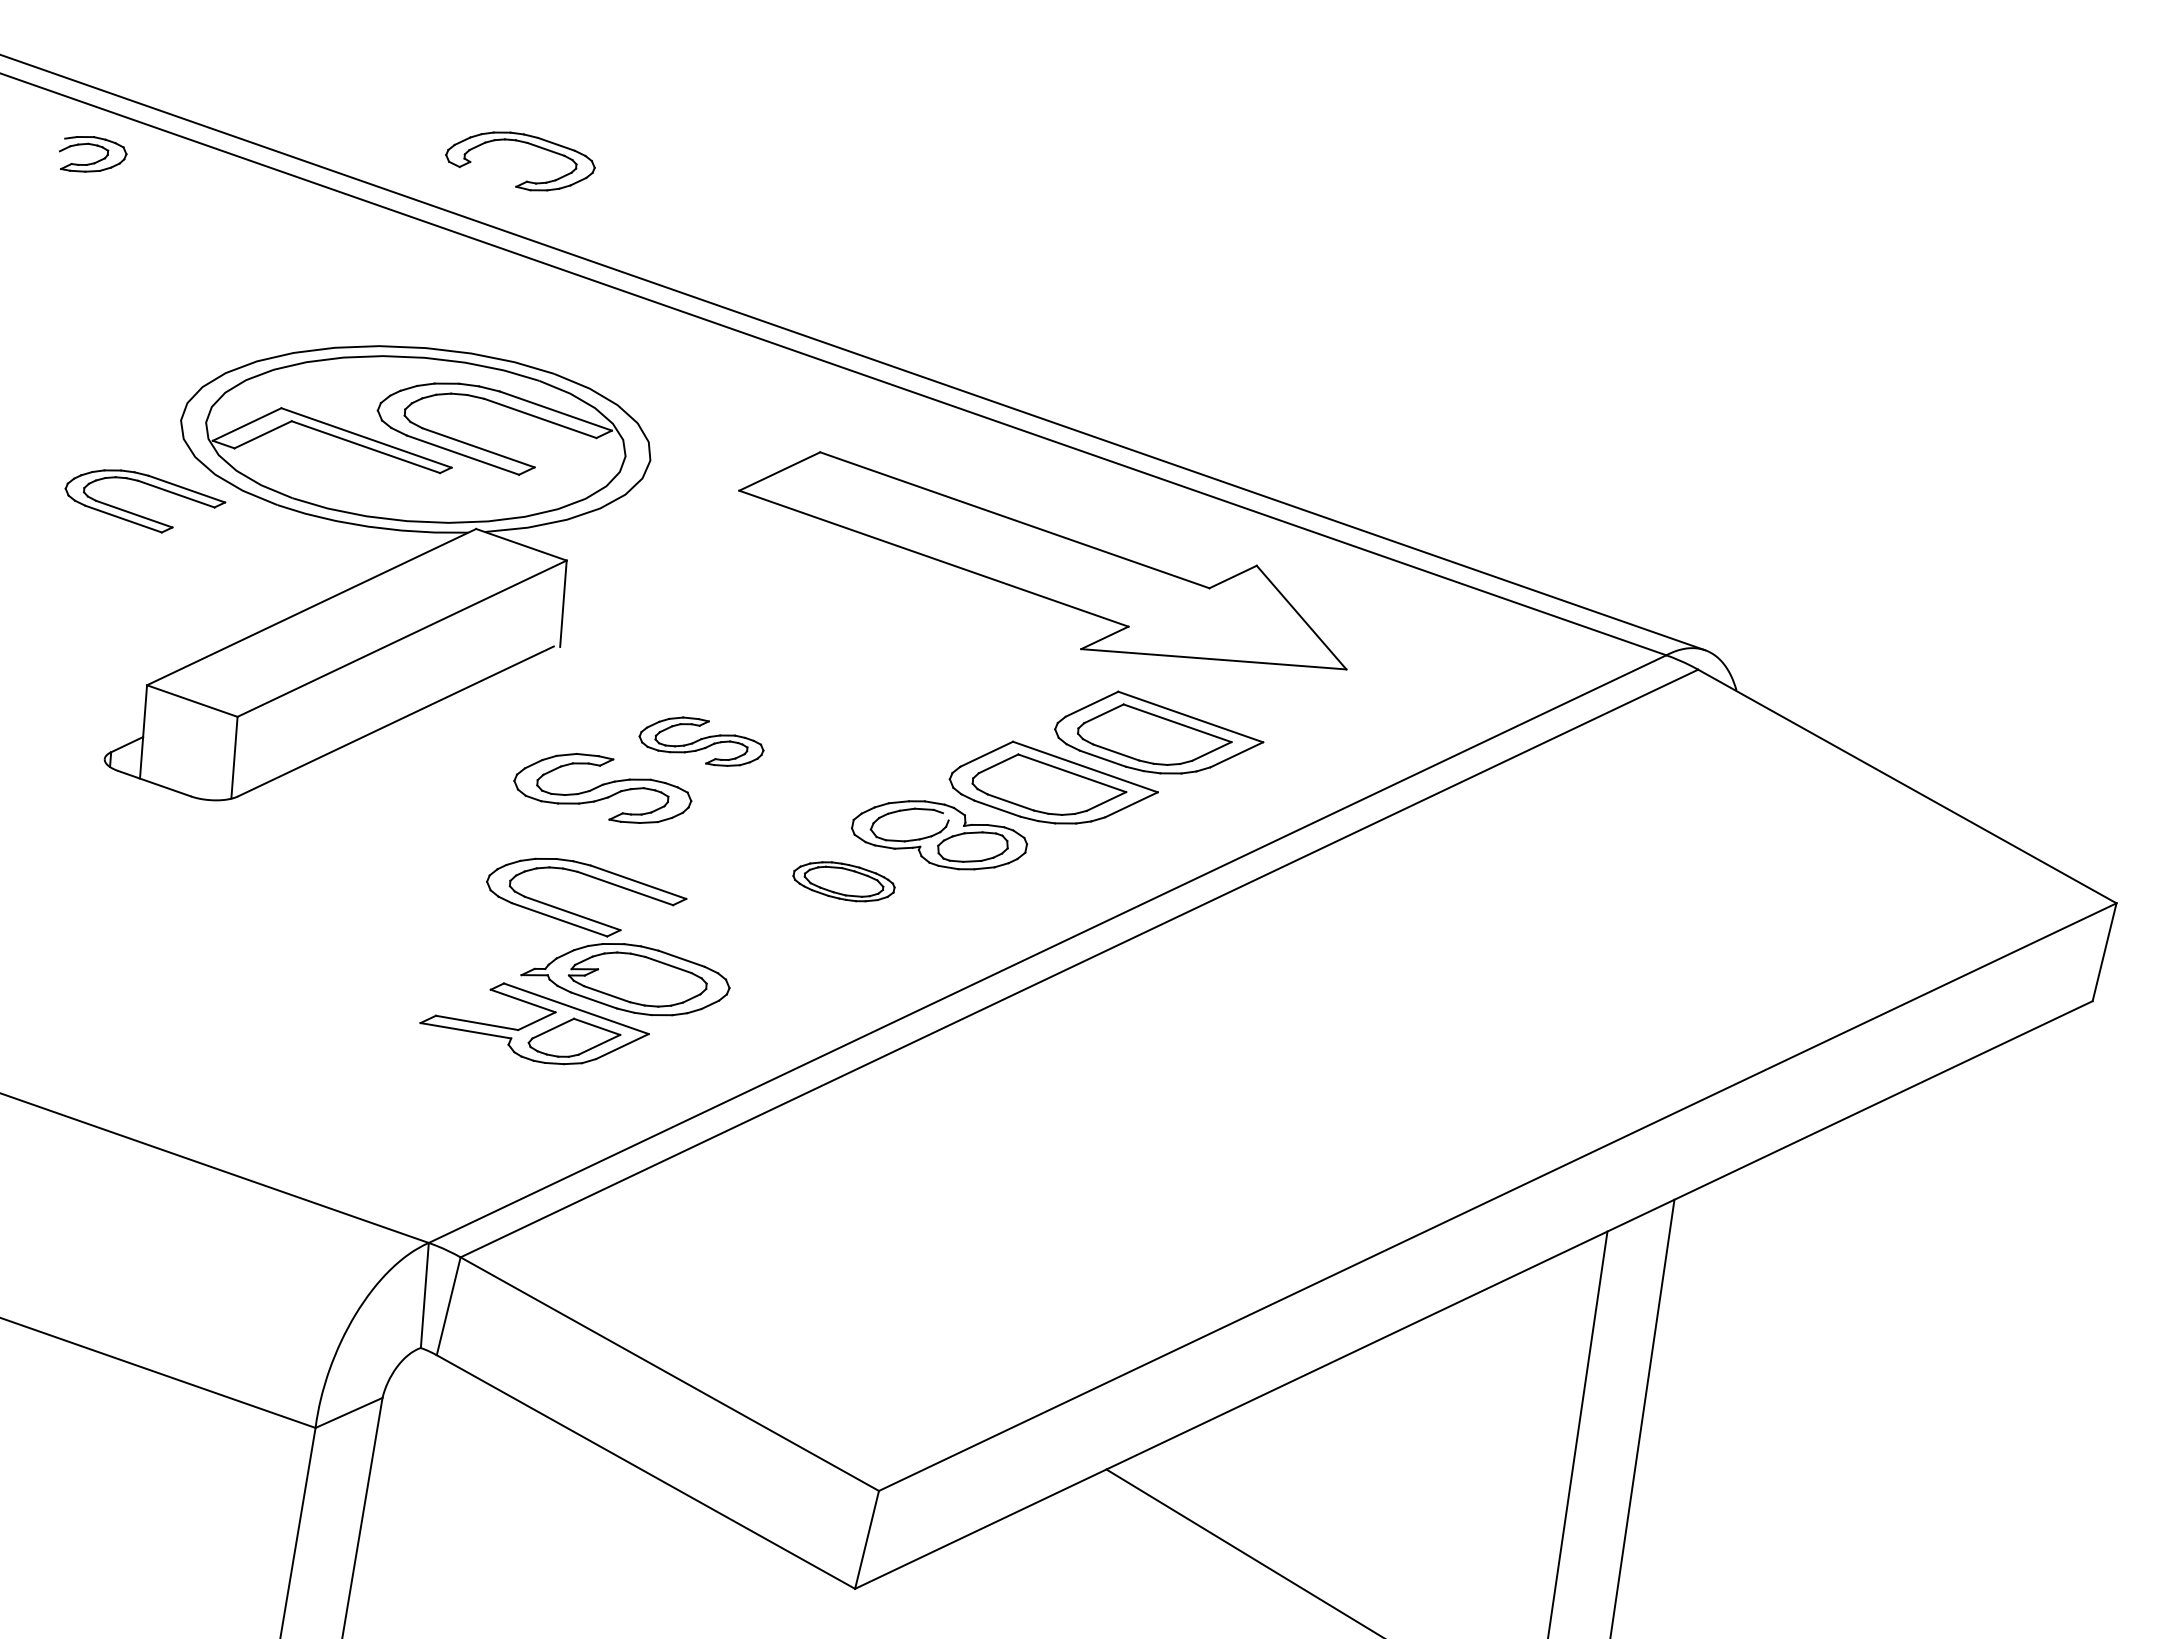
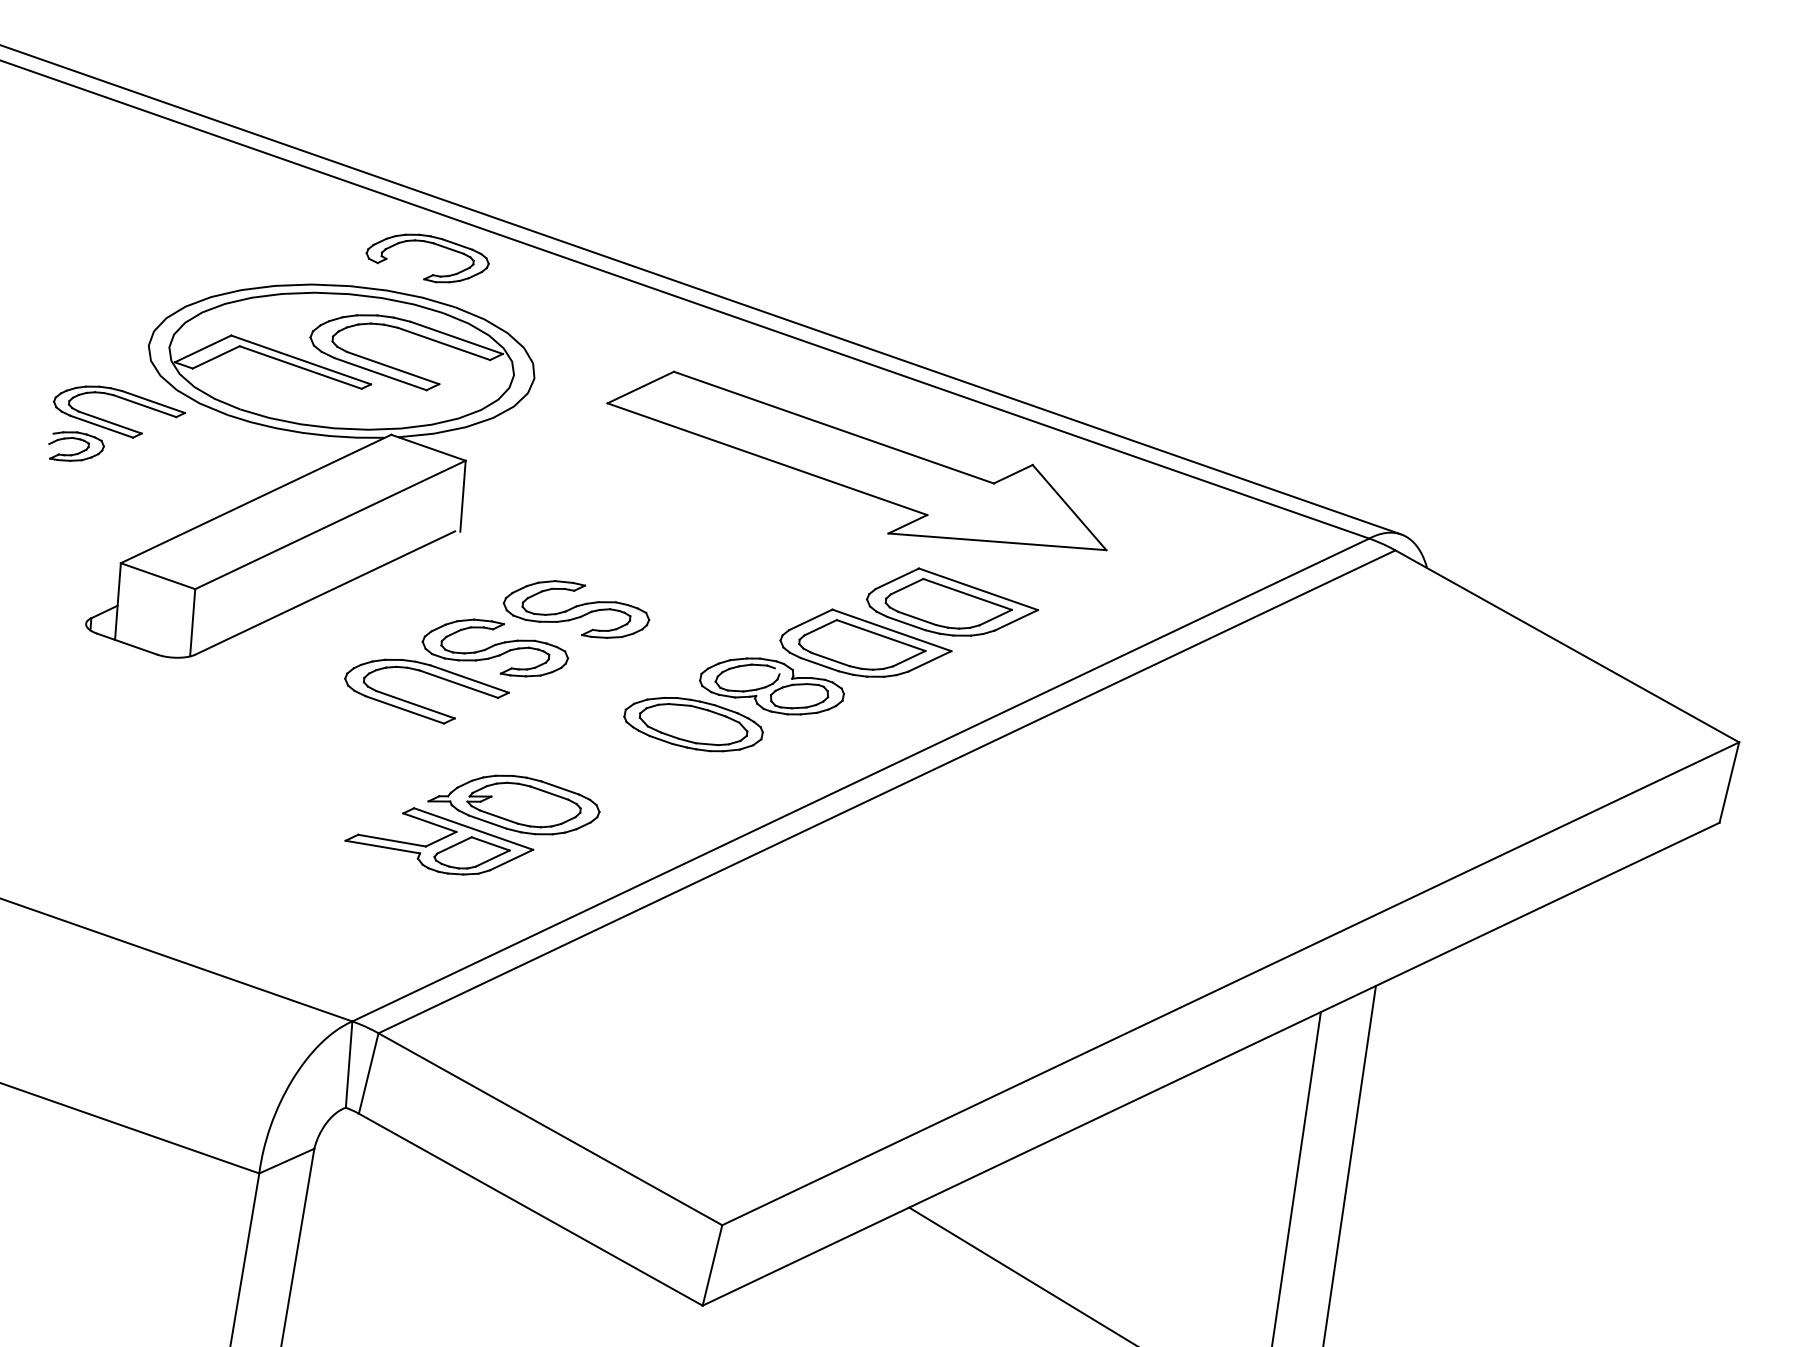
part: (524, 143) -> (431, 243), moved
part: (97, 160) -> (80, 451), moved
part: (701, 741) -> (576, 609), size x1.43
part: (843, 881) -> (693, 724), size x1.67
part: (579, 914) -> (421, 705), moved

